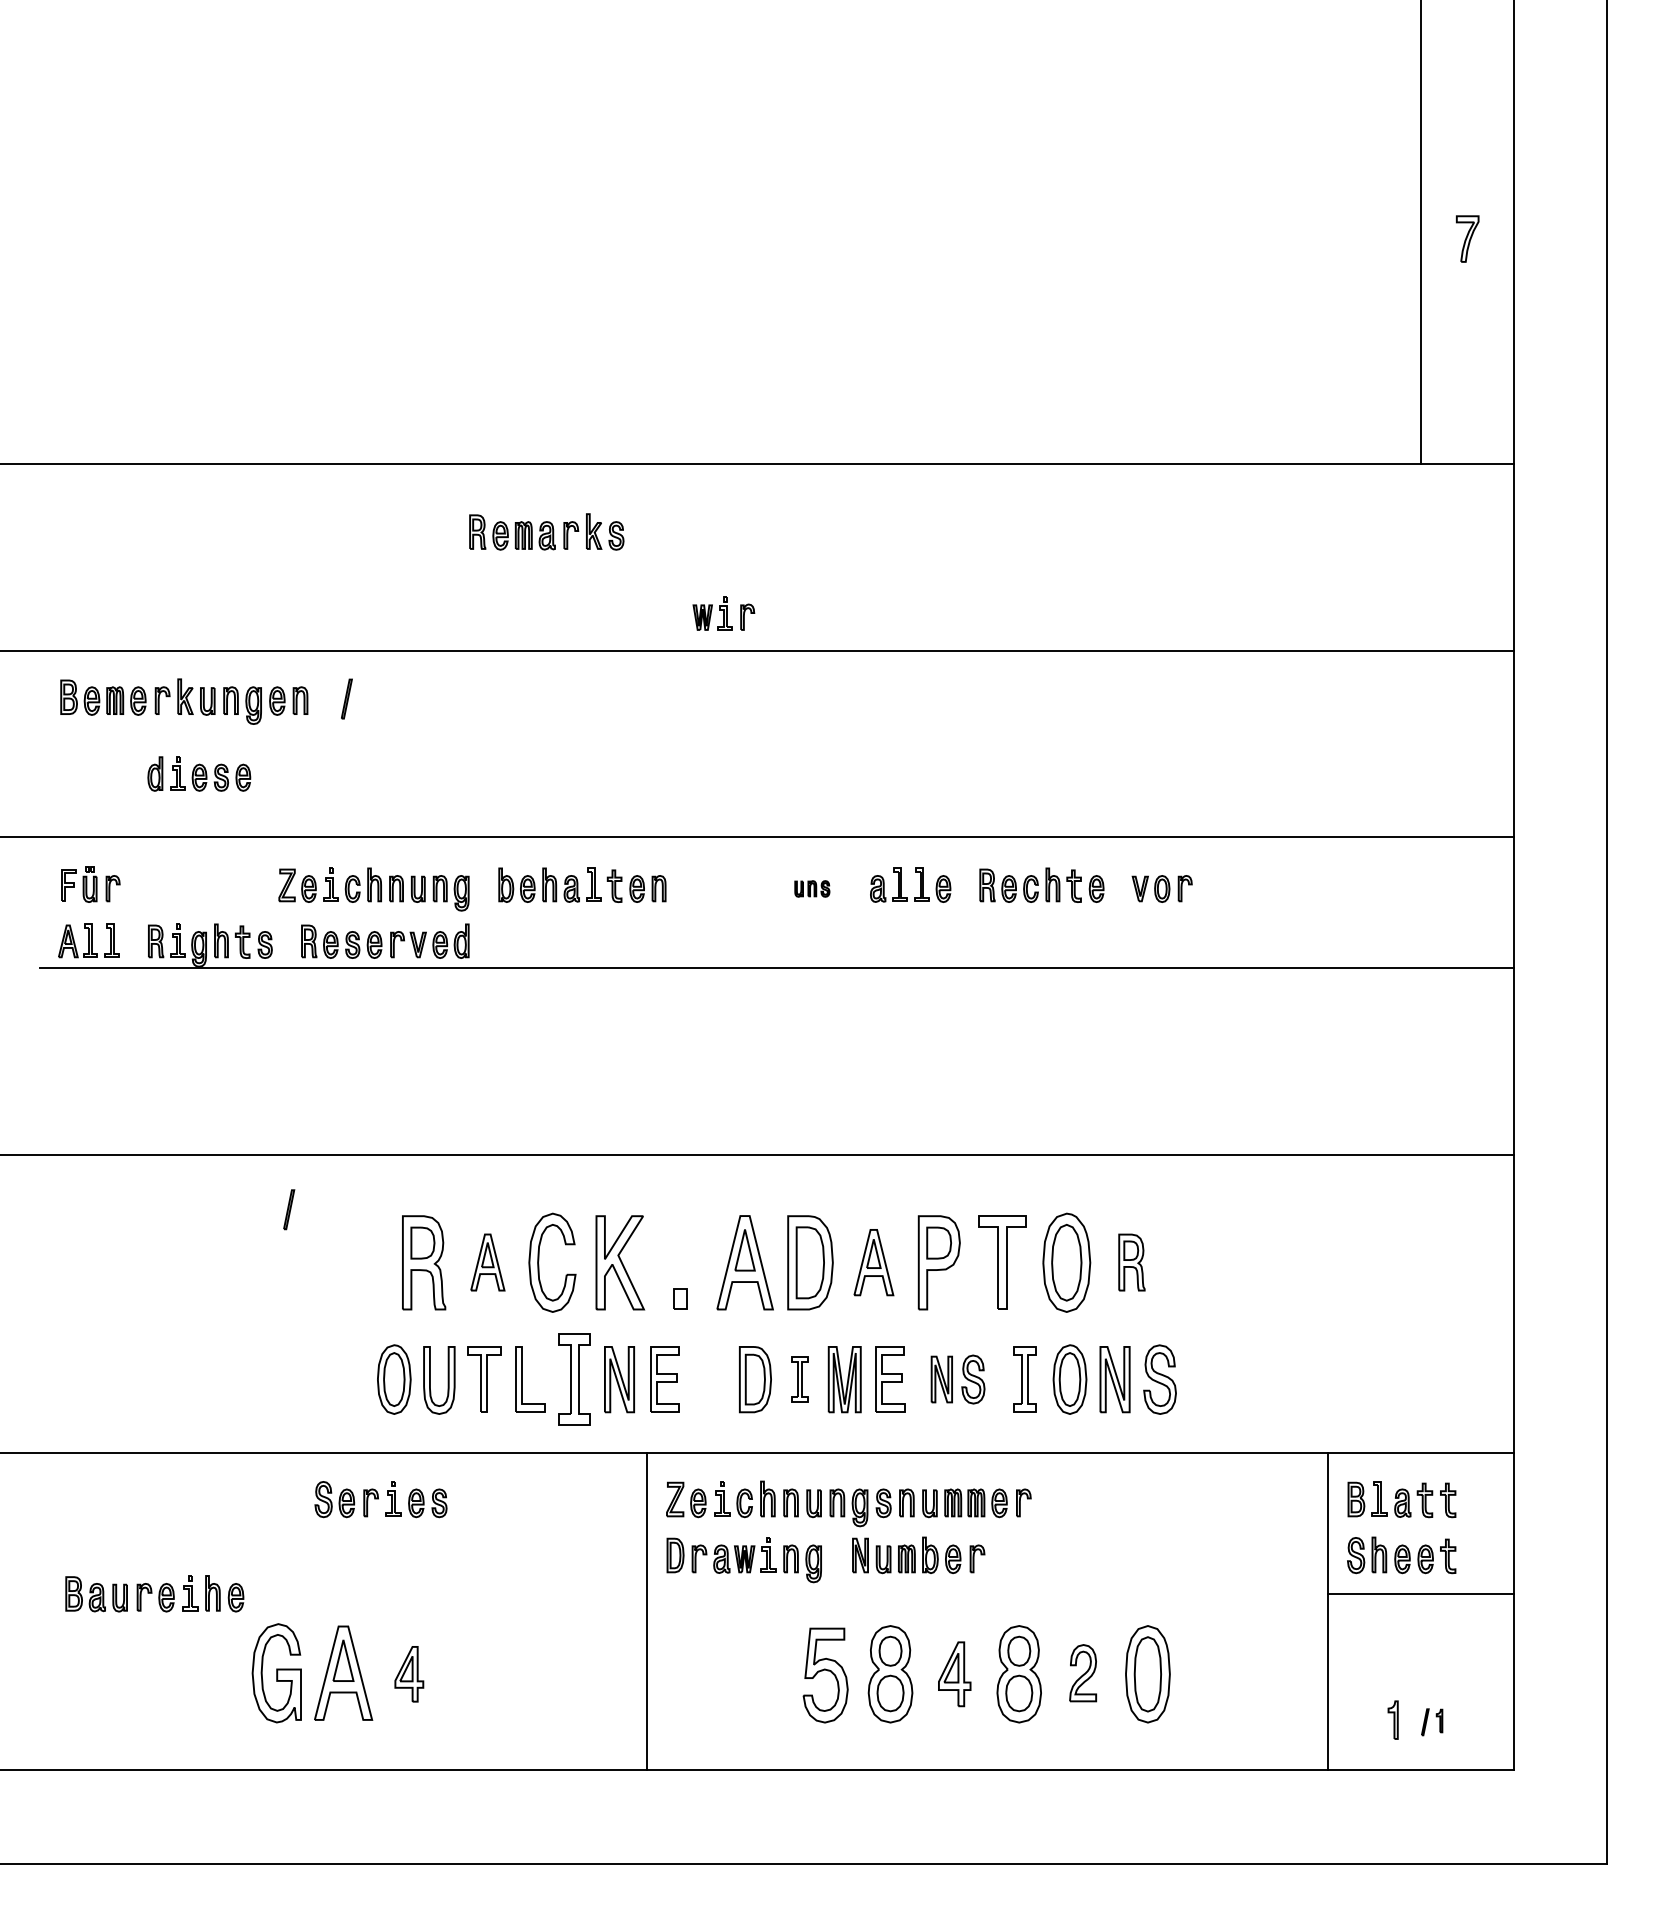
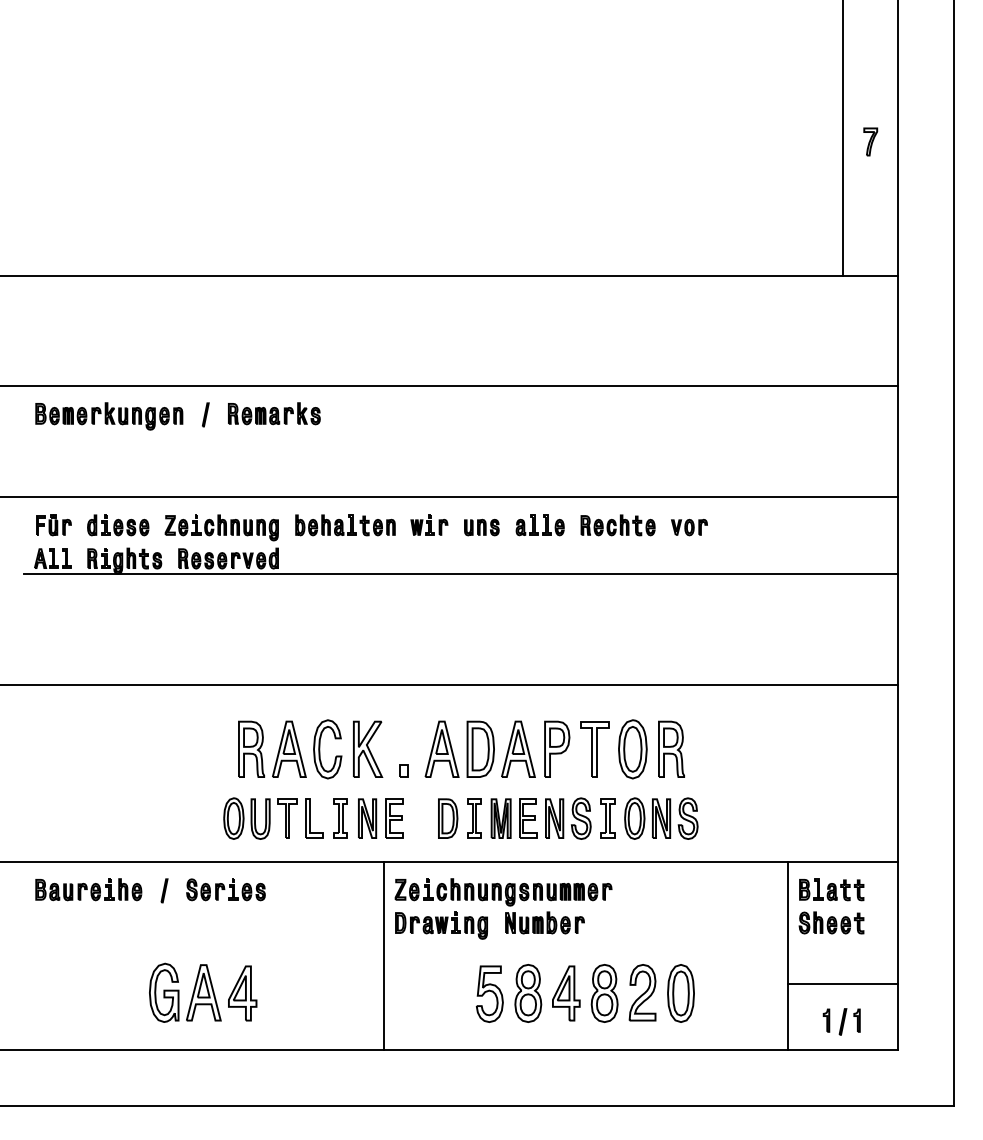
part: (547, 531) -> (274, 413), moved
part: (723, 612) -> (429, 524), moved
part: (199, 774) -> (118, 525), moved
part: (811, 888) -> (481, 527), size x1.67
line: (289, 1209) -> (164, 890), moved
part: (488, 1261) -> (289, 748), size x1.67
part: (874, 1261) -> (518, 748), size x1.43
part: (1131, 1261) -> (671, 748), size x1.67
part: (573, 1379) -> (340, 818), size x0.71
part: (799, 1379) -> (474, 818), size x1.43
part: (958, 1379) -> (568, 818), size x1.43
part: (154, 1593) -> (88, 889), moved
line: (1420, 1595) -> (842, 984), moved
part: (1083, 1672) -> (642, 992), size x1.67
part: (408, 1674) -> (242, 993), size x1.67
part: (954, 1674) -> (566, 993), size x1.43
part: (1431, 1721) -> (849, 1021), size x1.67

